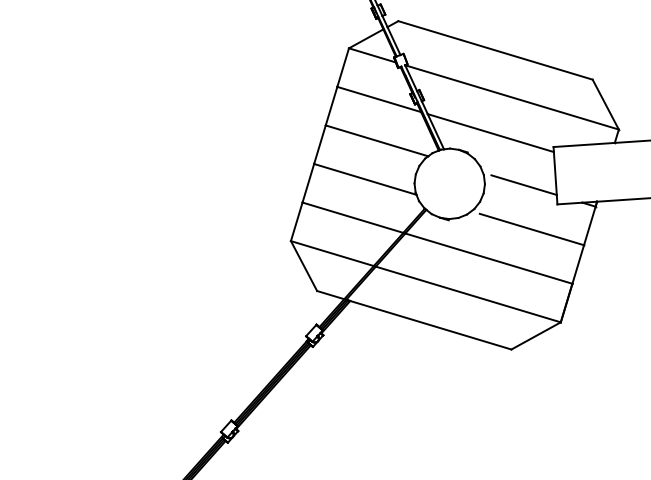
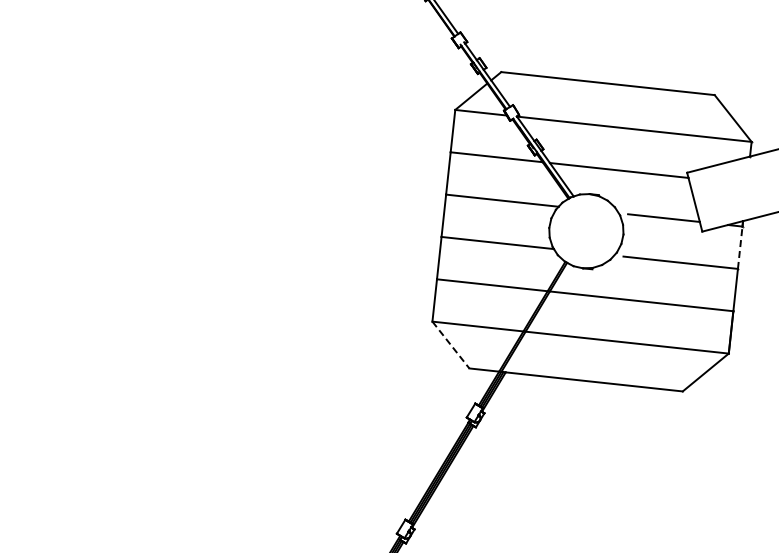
line: (590, 225) -> (740, 247), solid -> dashed
line: (303, 266) -> (450, 345), solid -> dashed

